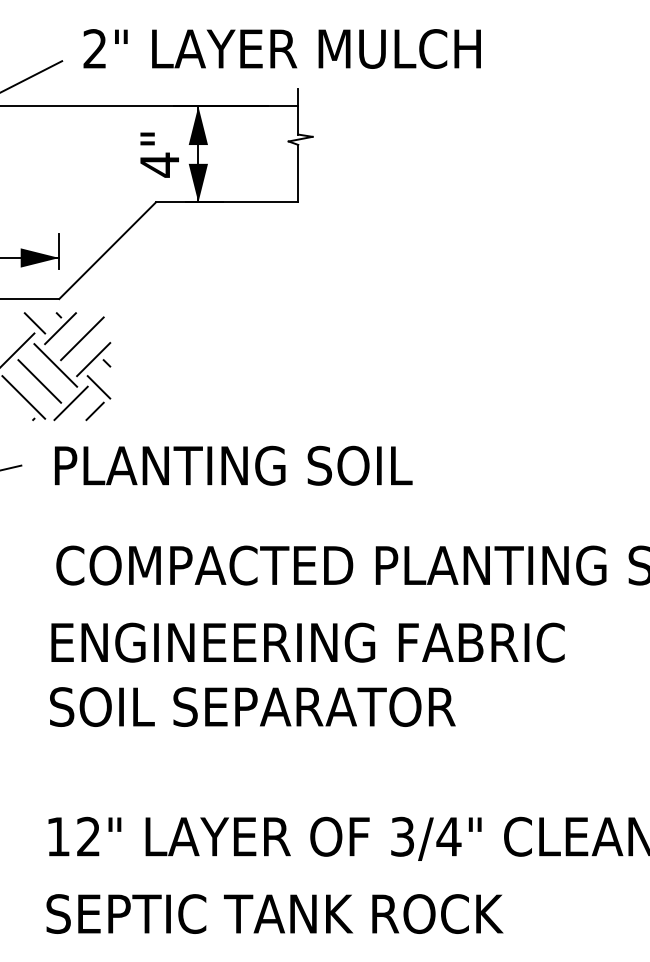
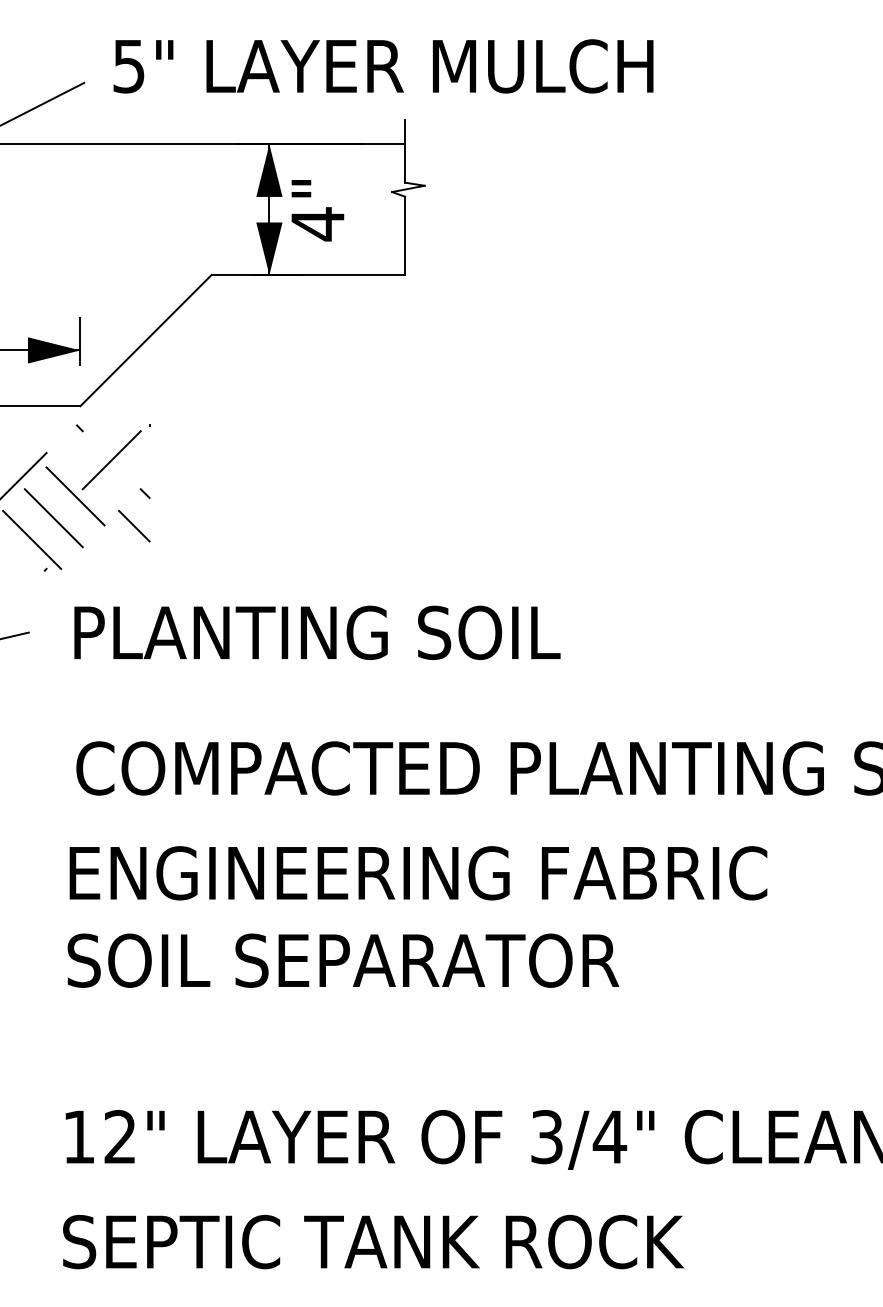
text: (94, 49) -> (128, 66), 2" -> 5"
text: (159, 155) -> (317, 210), moved
line: (35, 323) -> (47, 439), removed
line: (60, 328) -> (82, 446), removed
line: (93, 359) -> (126, 488), removed
line: (71, 403) -> (96, 547), removed
line: (94, 411) -> (128, 558), removed

